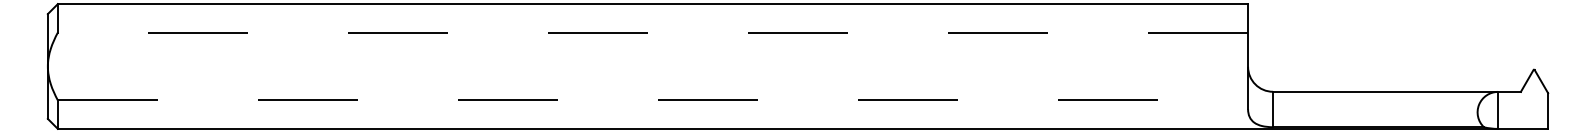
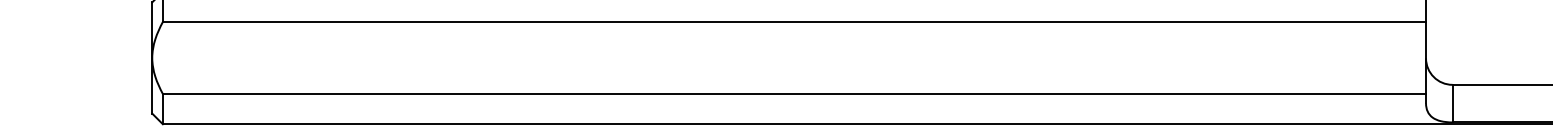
line: (652, 32) -> (793, 21), dashed -> solid
line: (653, 100) -> (795, 94), dashed -> solid

